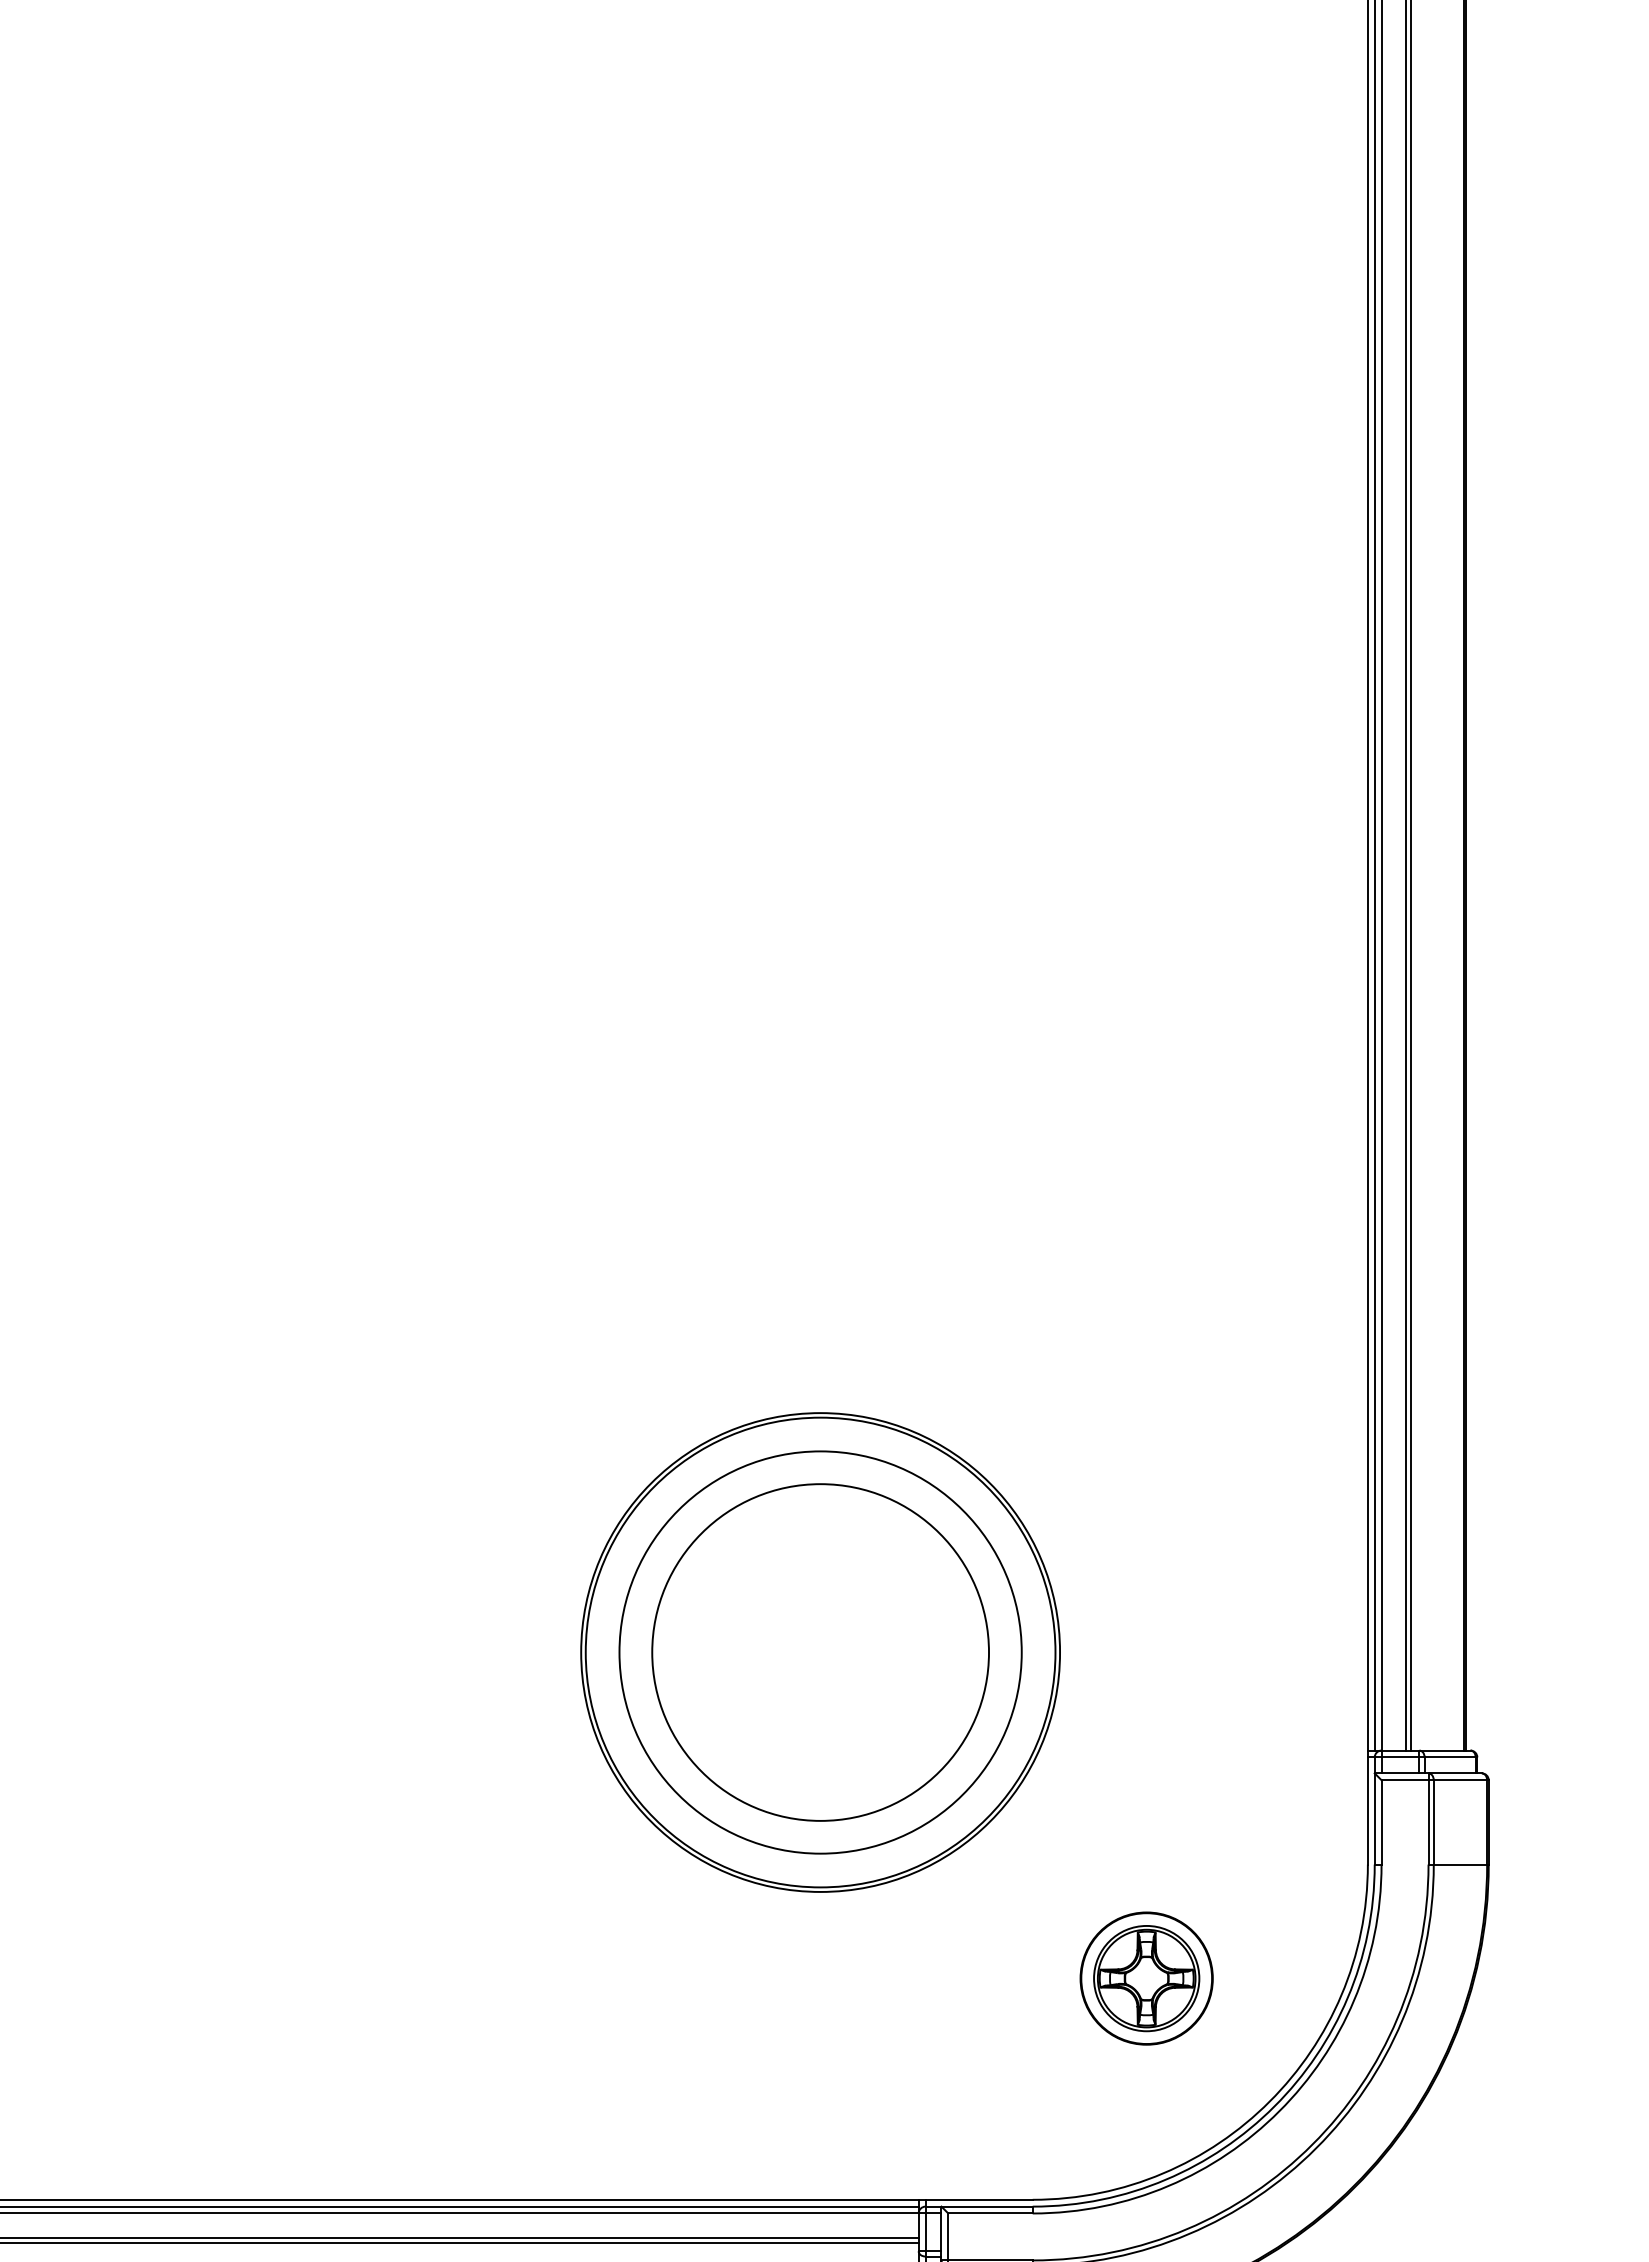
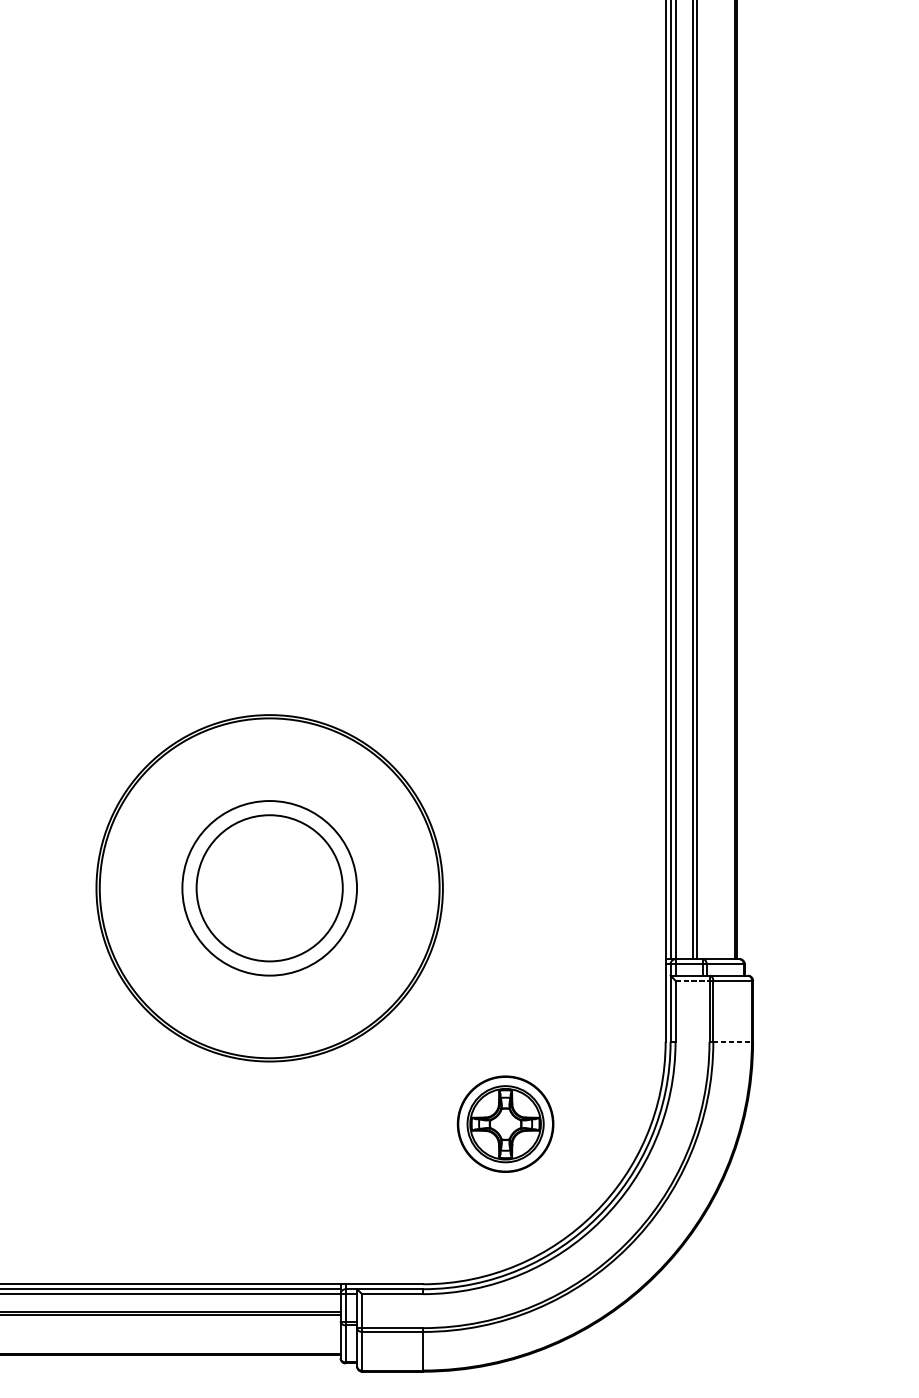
circle: (820, 1652) -> (269, 888), size x0.6
circle: (820, 1652) -> (269, 888), size x0.6
line: (1405, 1780) -> (692, 980), solid -> dashed
line: (1460, 1864) -> (732, 1041), solid -> dashed

